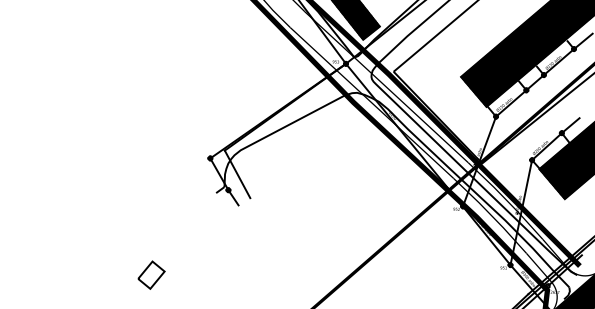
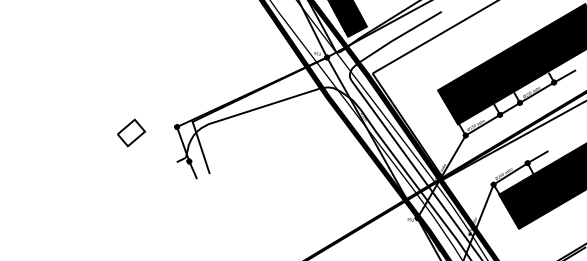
part: (151, 274) -> (131, 132), moved

